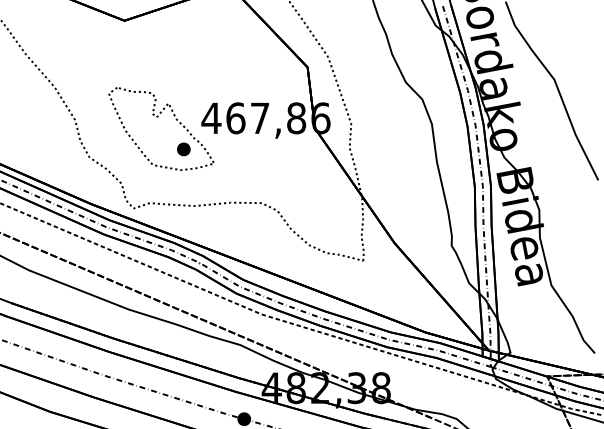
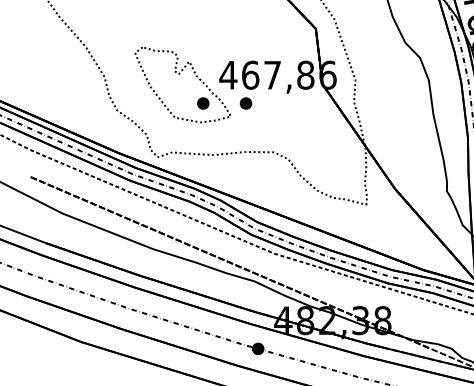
part: (230, 149) -> (245, 103), added

